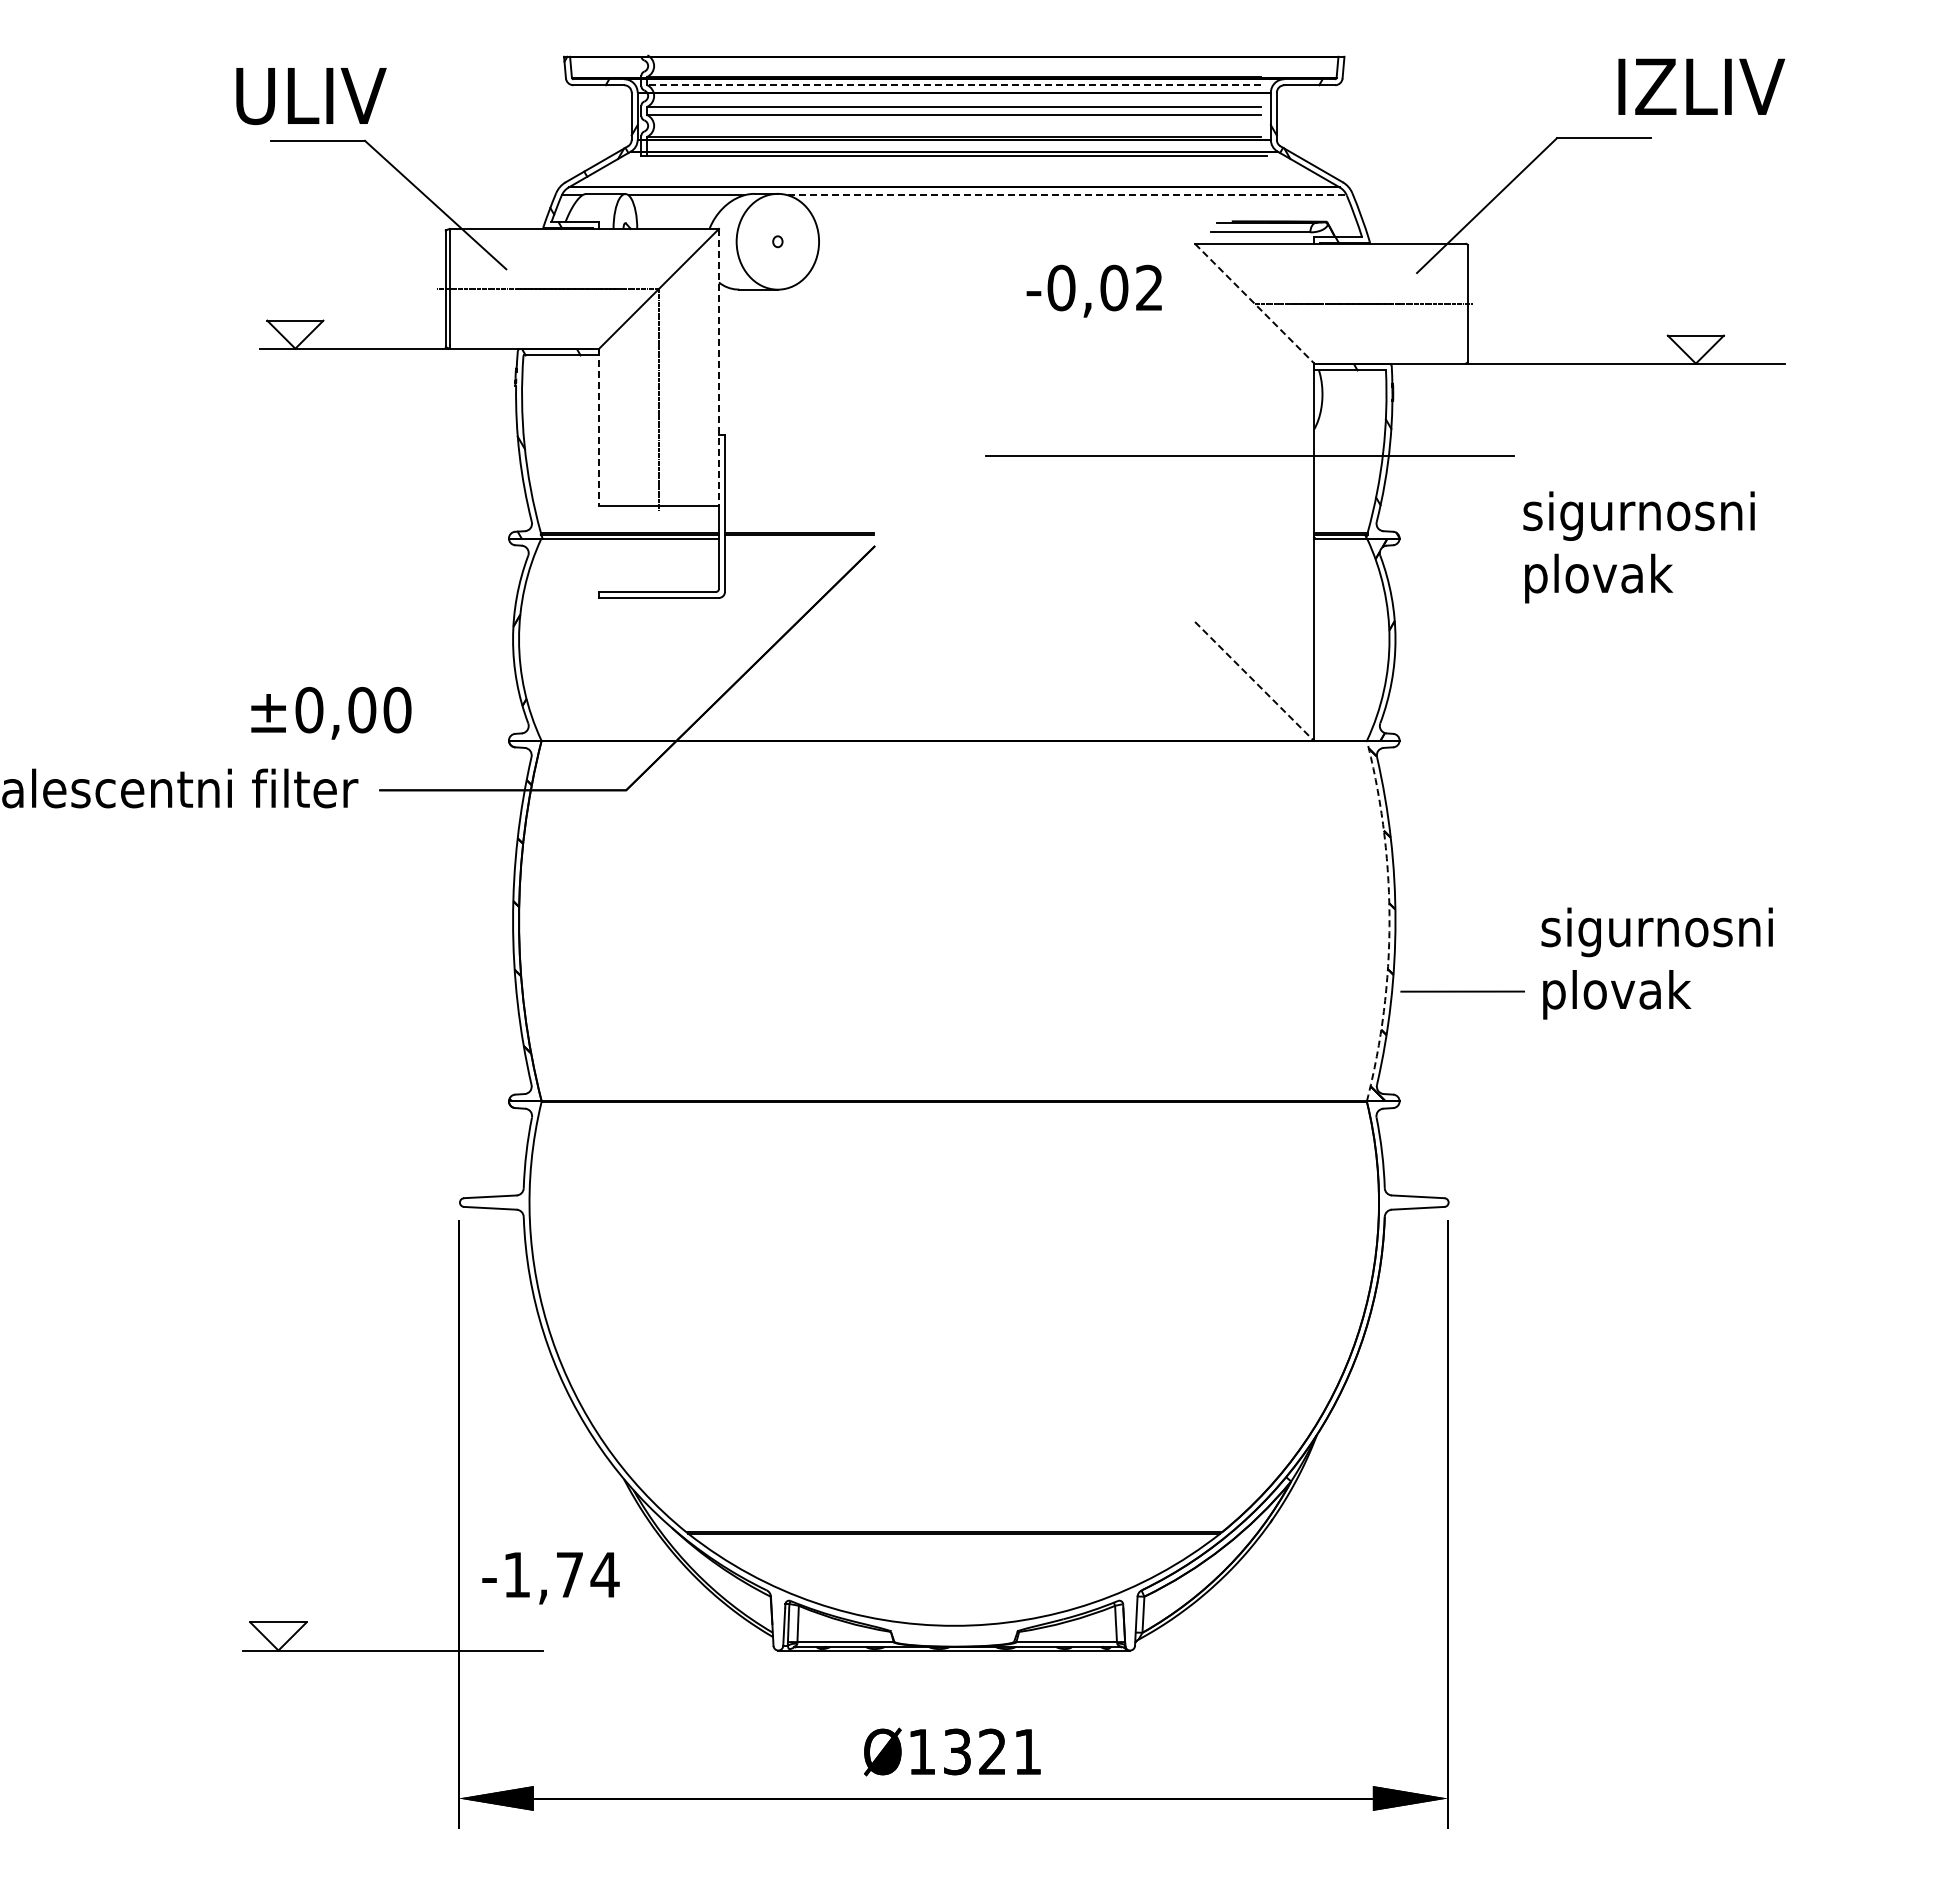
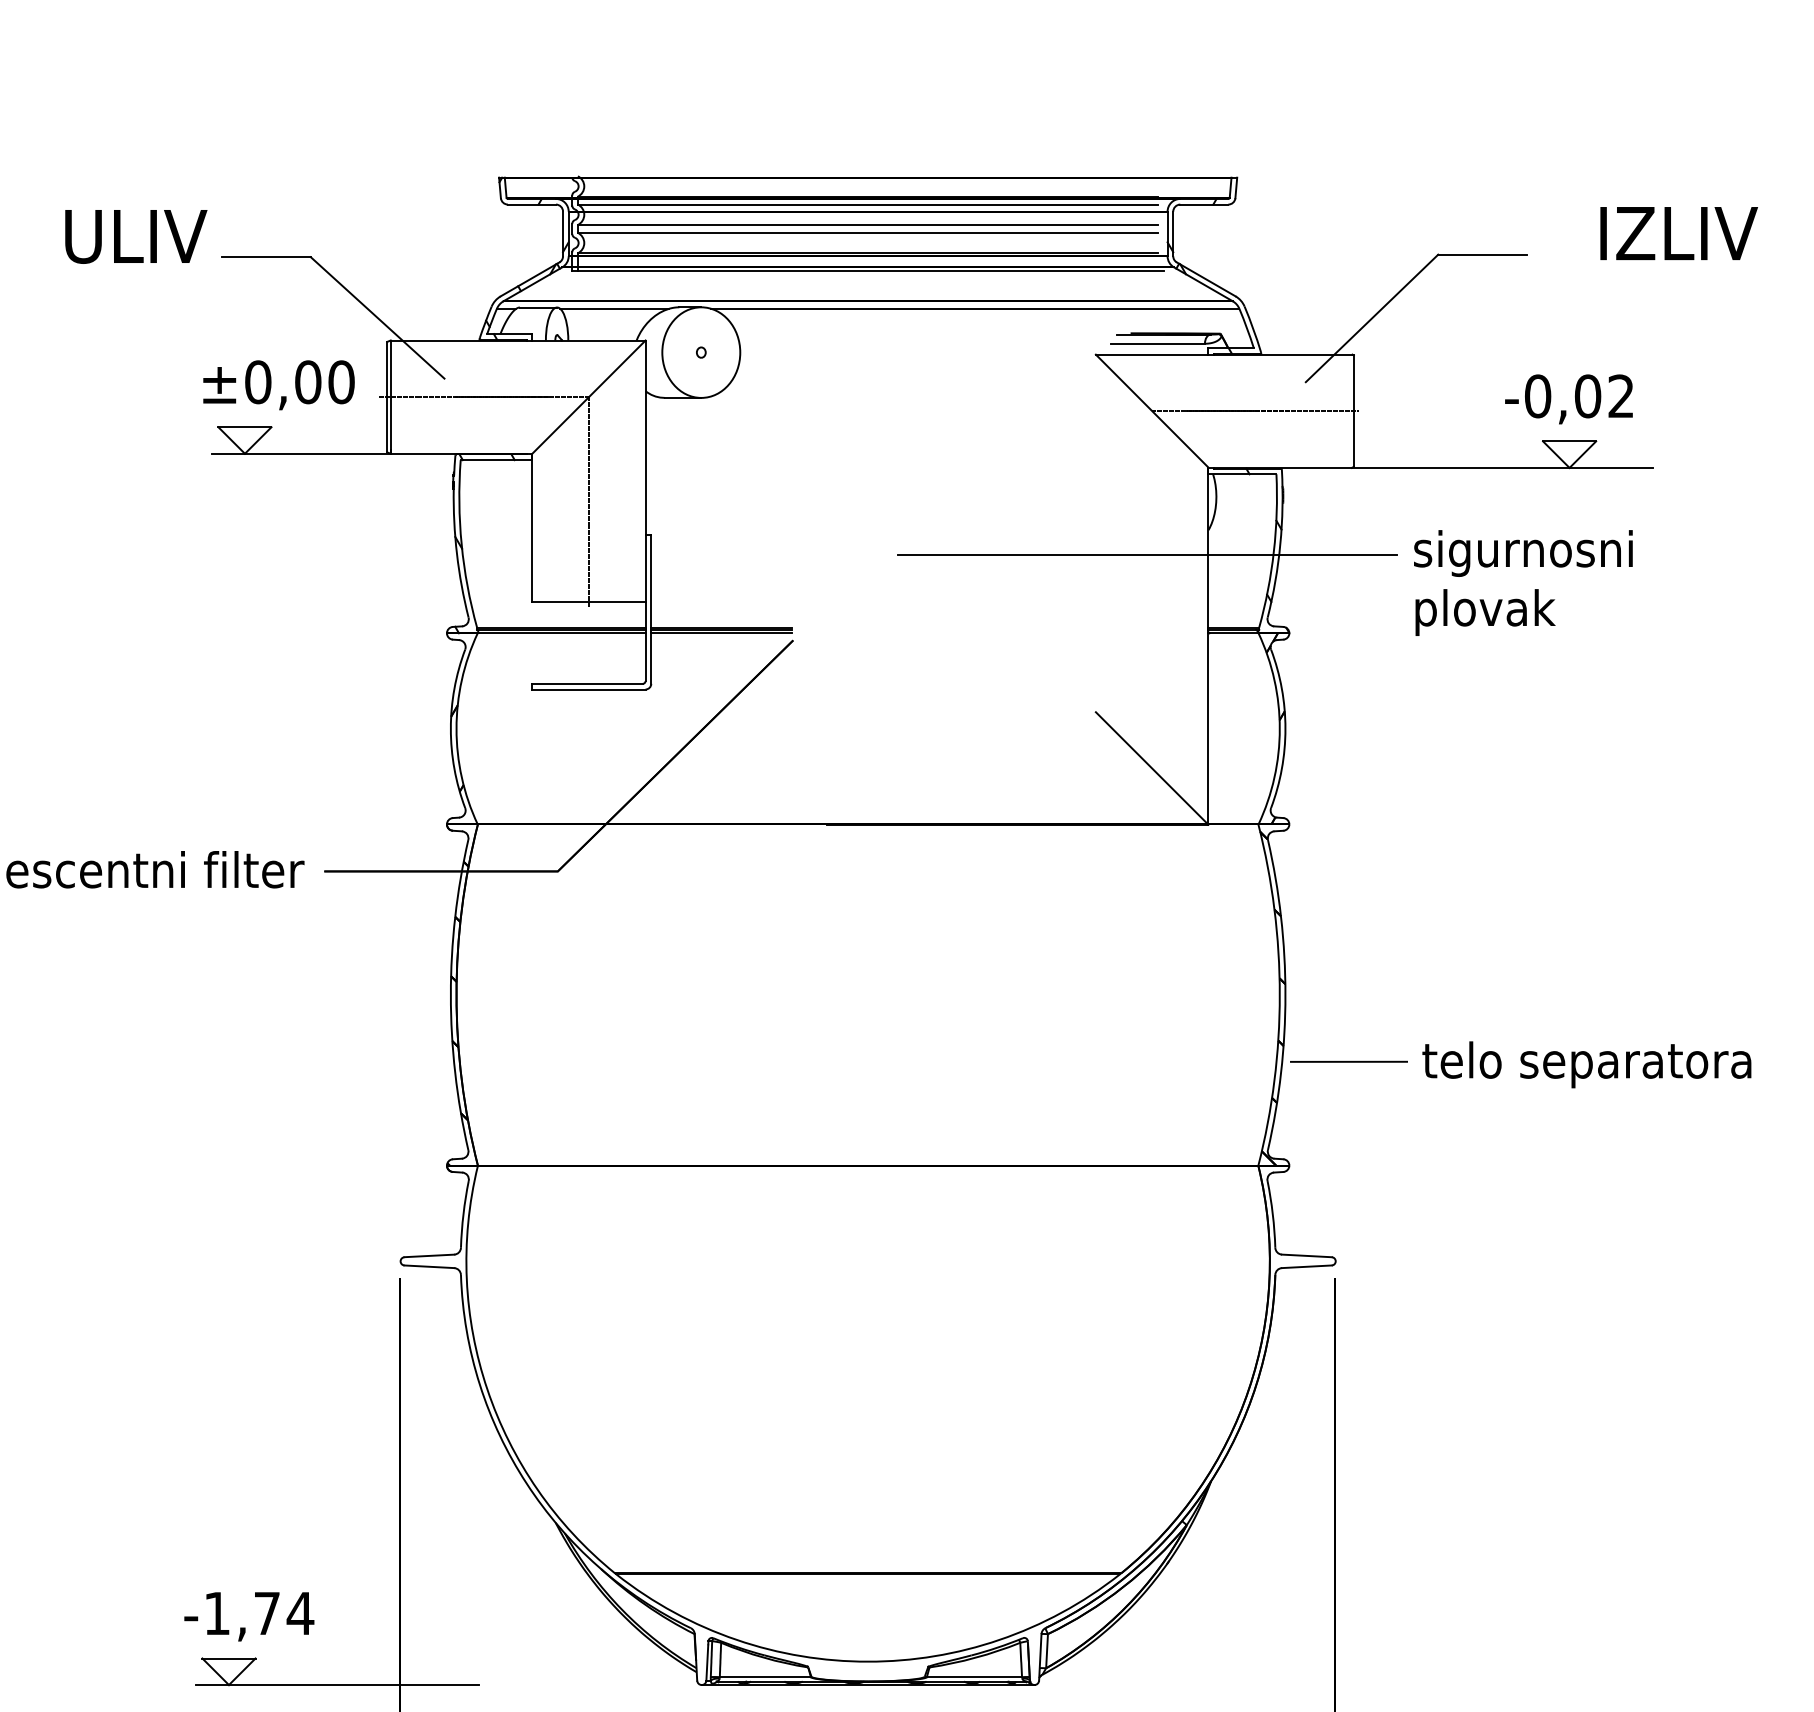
line: (954, 85) -> (868, 204), dashed -> solid
text: (1701, 86) -> (1678, 233), moved
text: (311, 96) -> (136, 236), moved
line: (1068, 195) -> (976, 308), dashed -> solid
text: (1093, 290) -> (1568, 398), moved
line: (1254, 303) -> (1152, 411), dashed -> solid
line: (718, 367) -> (645, 471), dashed -> solid
line: (599, 427) -> (532, 528), dashed -> solid
line: (798, 538) -> (720, 633), added
text: (1638, 547) -> (1522, 583), moved
line: (1254, 681) -> (1152, 768), dashed -> solid
text: (331, 713) -> (279, 385), moved
arc: (1389, 920) -> (1279, 994), dashed -> solid
text: (1714, 963) -> (1587, 1035), sigurnosni plovak -> telo separatora
text: (550, 1578) -> (248, 1616), moved

